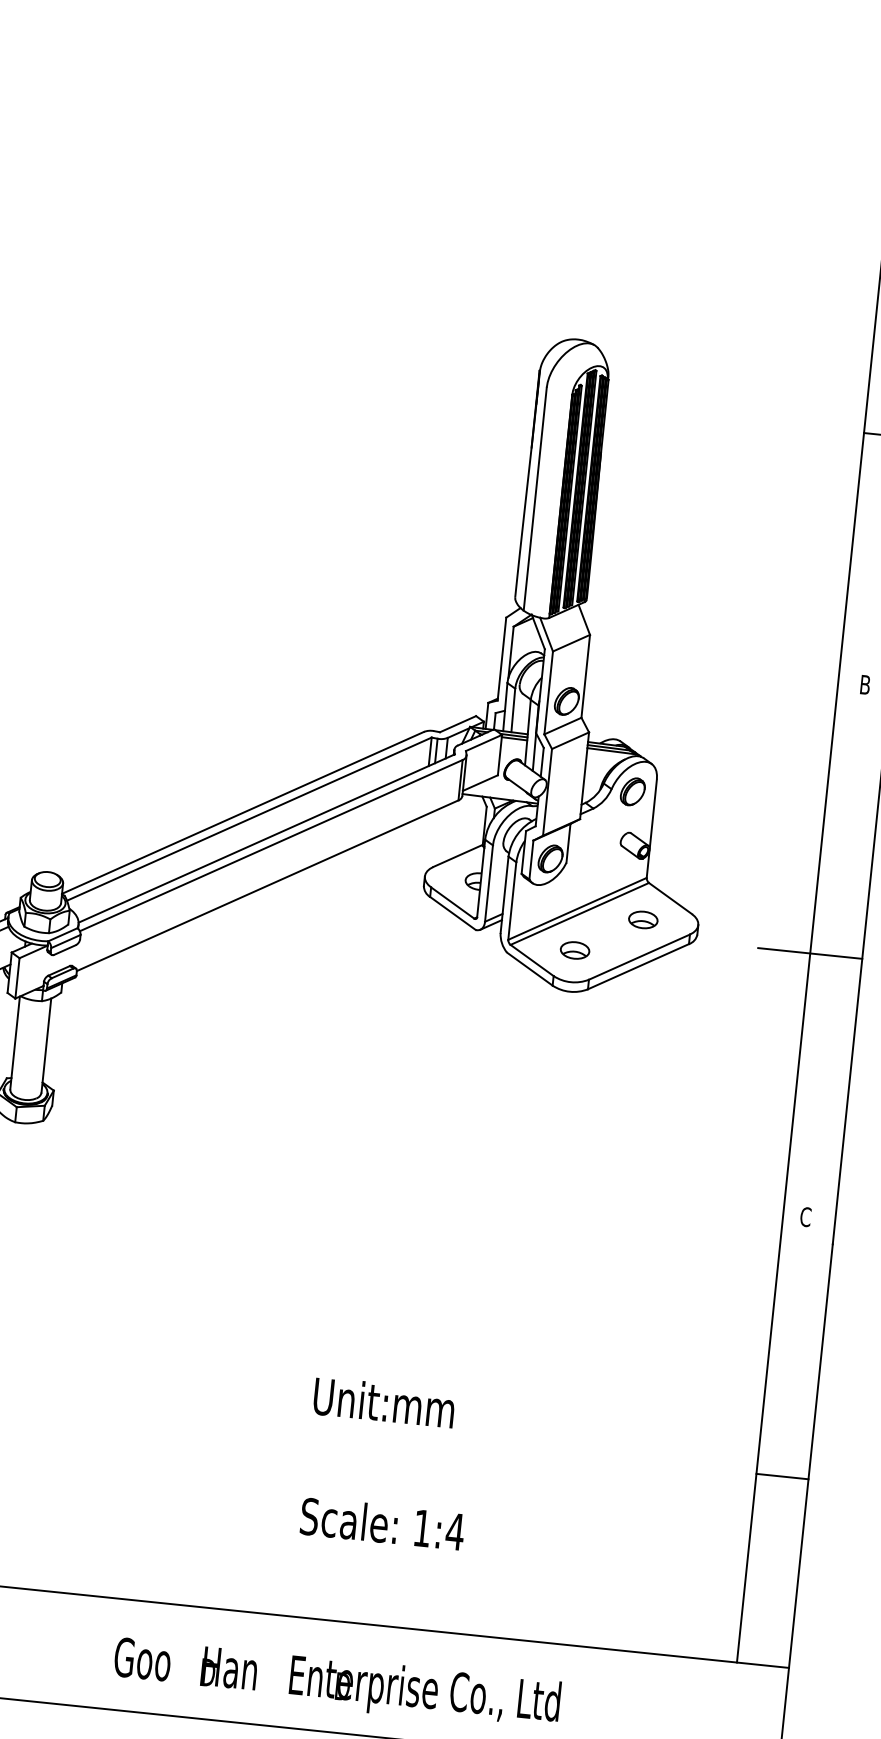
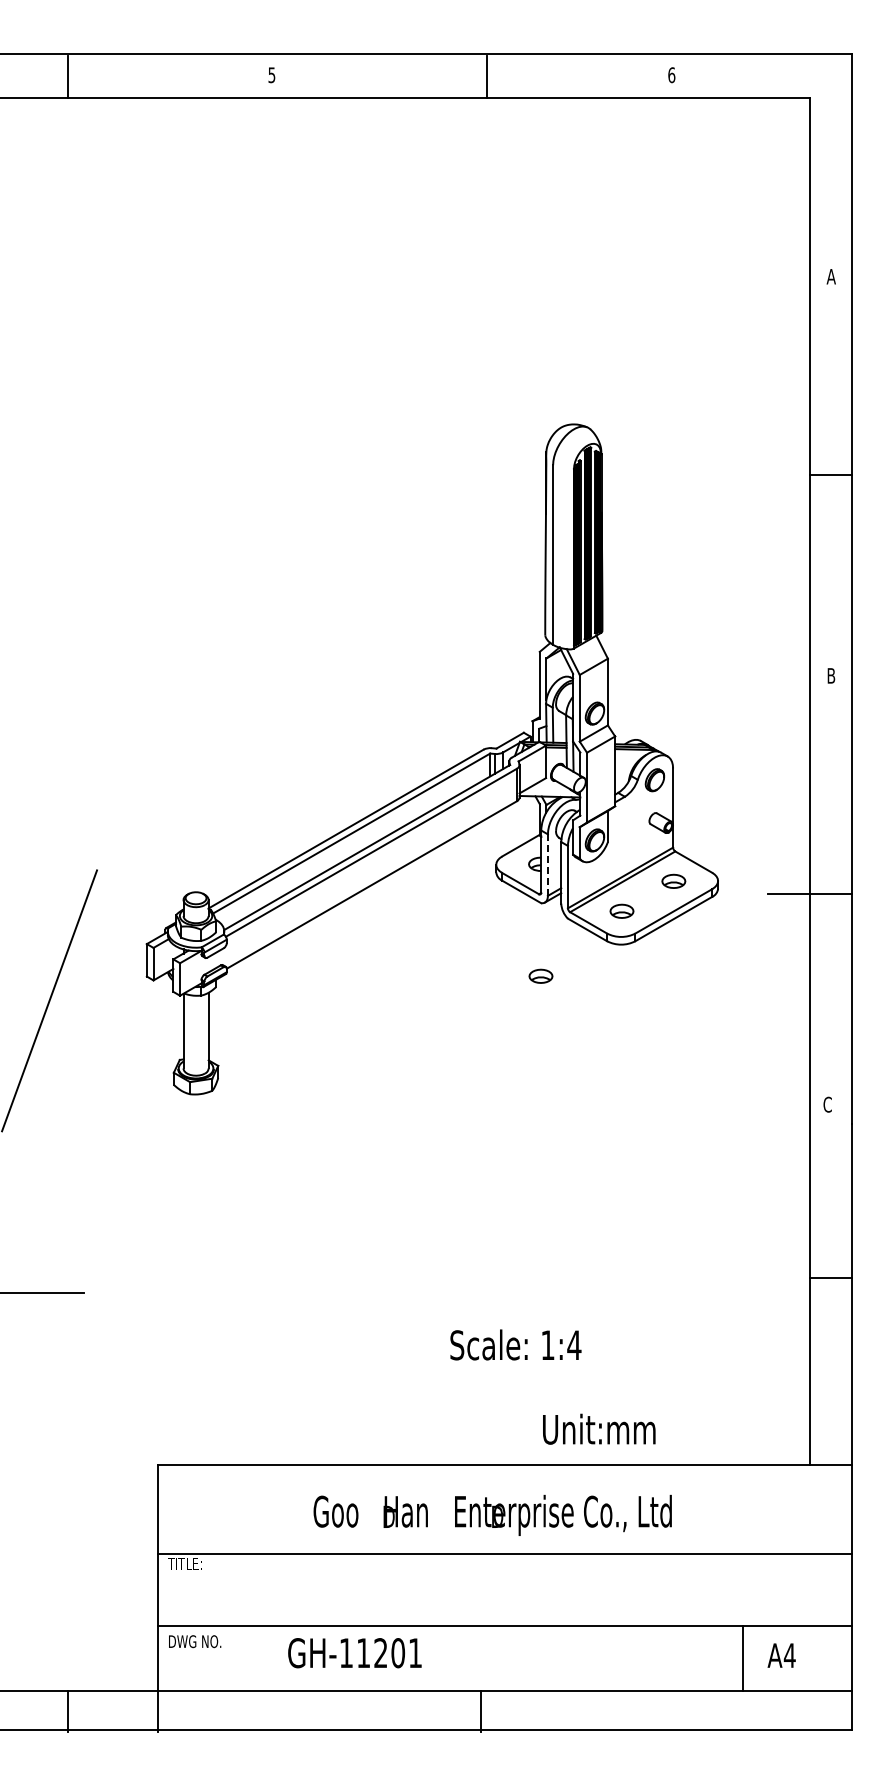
line: (488, 883) -> (547, 865), solid -> dashed
part: (465, 1019) -> (540, 975), added
text: (384, 1401) -> (599, 1428), moved
line: (782, 1476) -> (830, 1278), moved
text: (382, 1523) -> (515, 1344), moved

